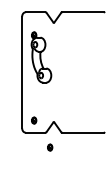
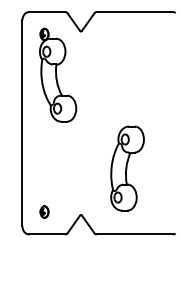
part: (41, 57) -> (58, 75), moved
part: (78, 96) -> (126, 167), added
part: (50, 147) -> (74, 261), removed

